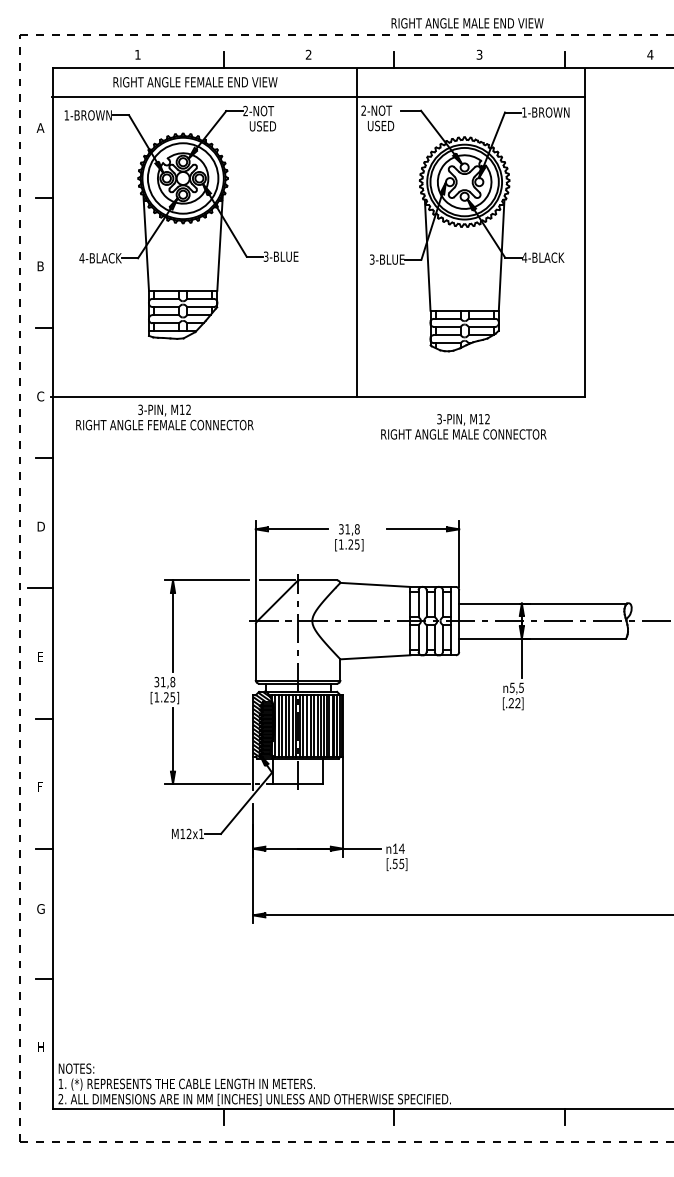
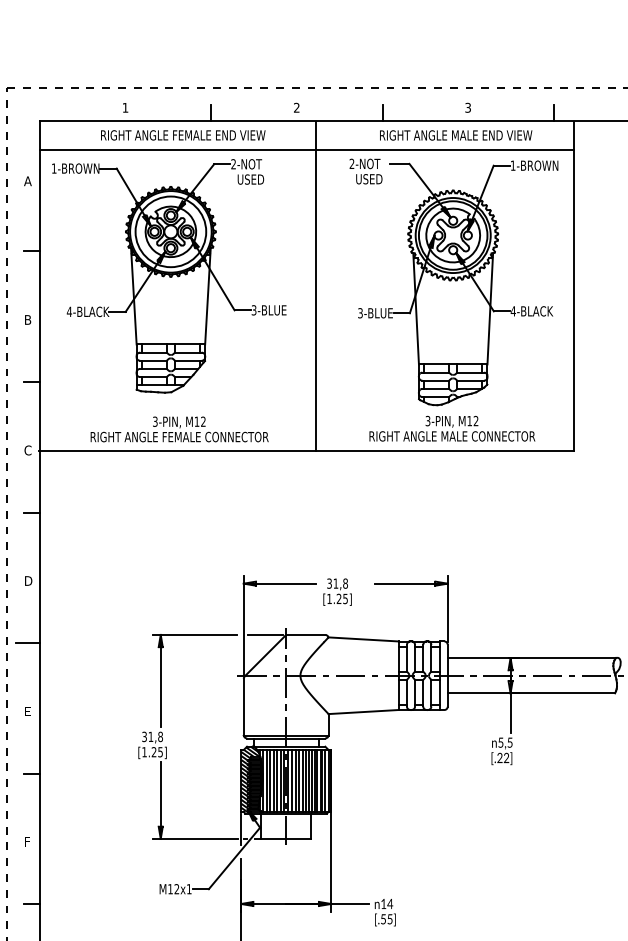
text: (467, 23) -> (456, 135), moved
line: (356, 232) -> (315, 286), moved
text: (164, 417) -> (179, 429), moved
text: (463, 426) -> (452, 428), moved

